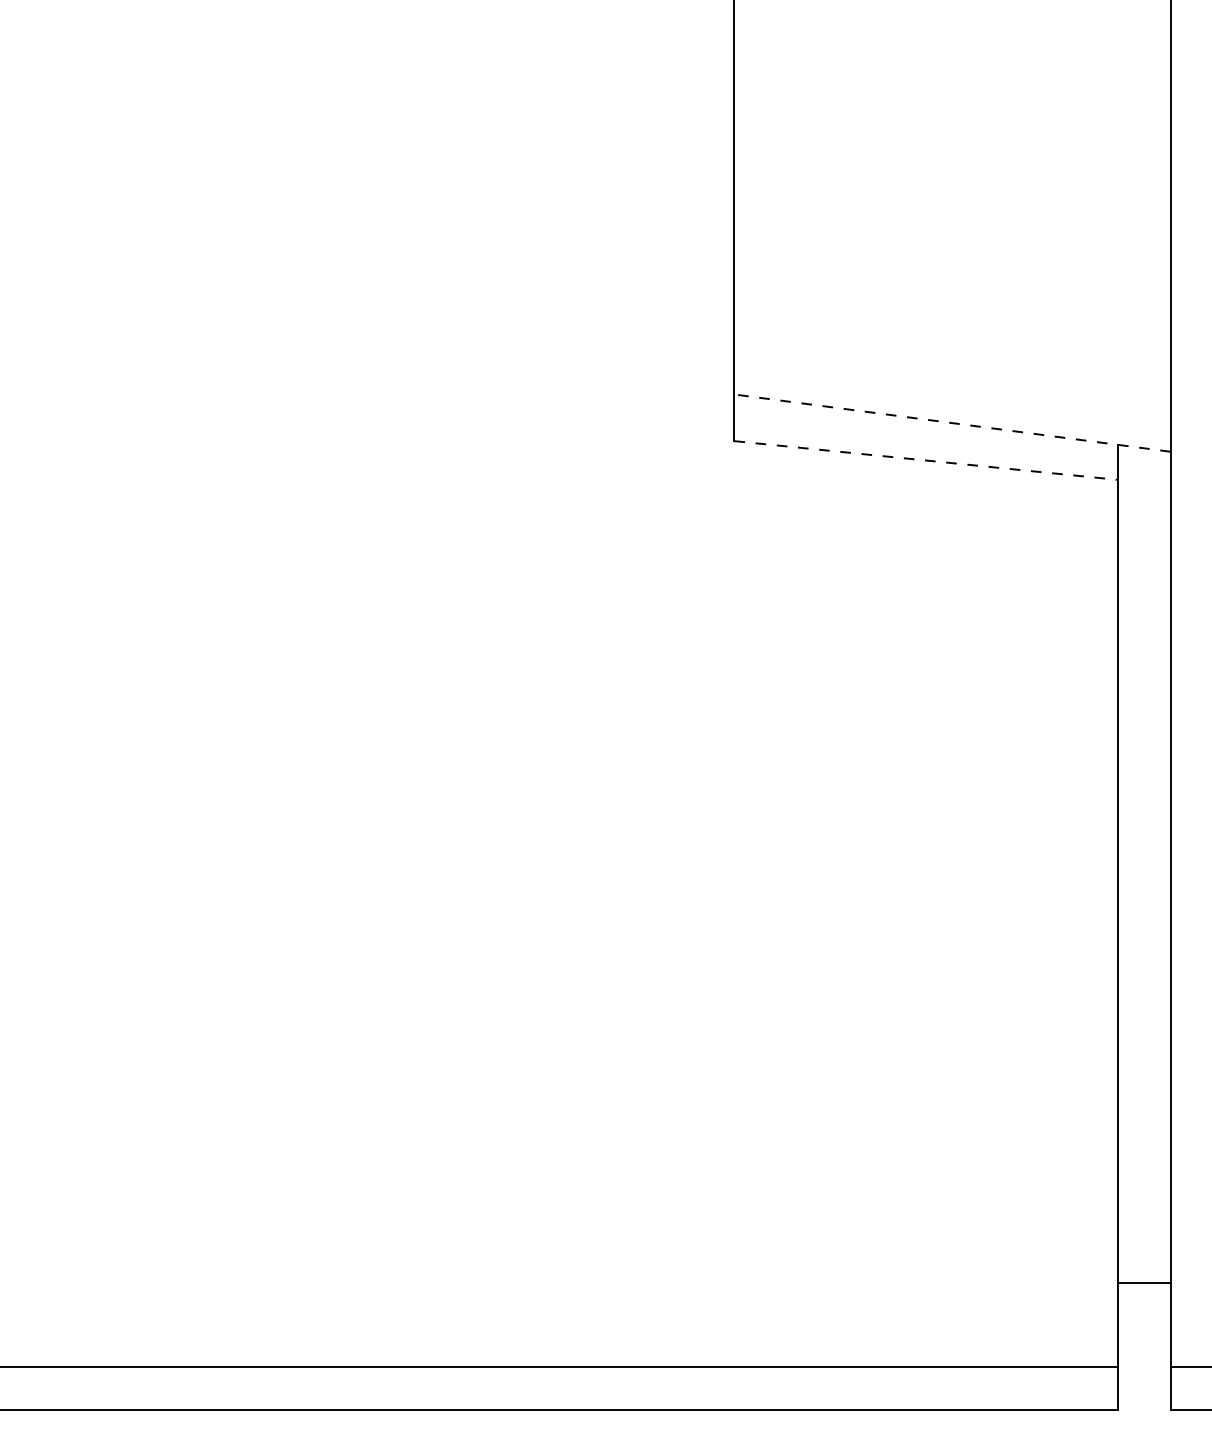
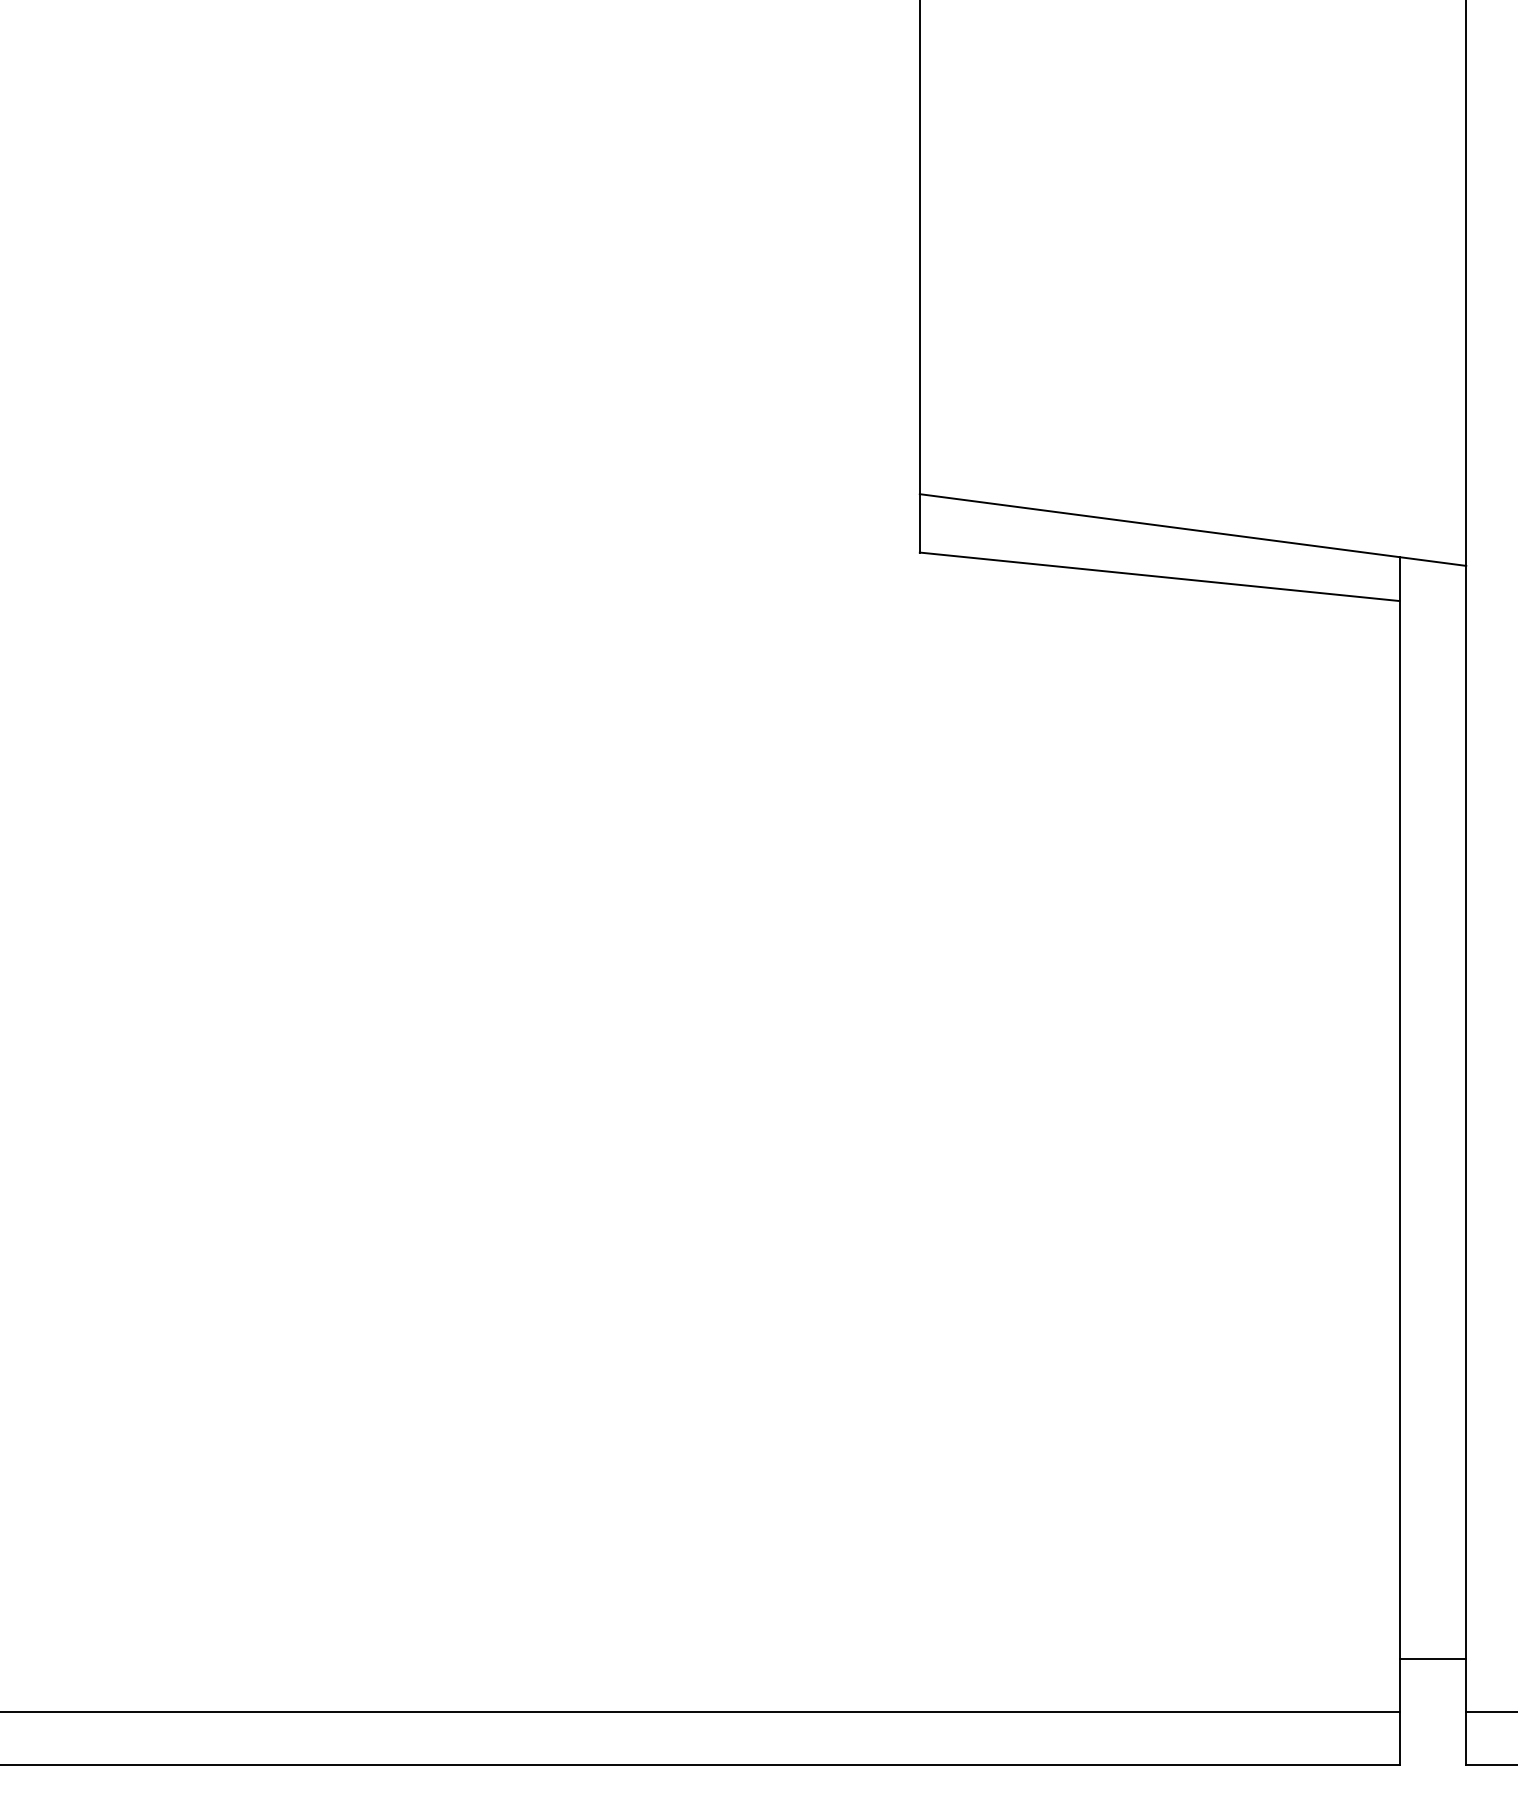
line: (952, 423) -> (1193, 530), dashed -> solid
line: (926, 460) -> (1160, 576), dashed -> solid
line: (1143, 1282) -> (1432, 1658), moved

